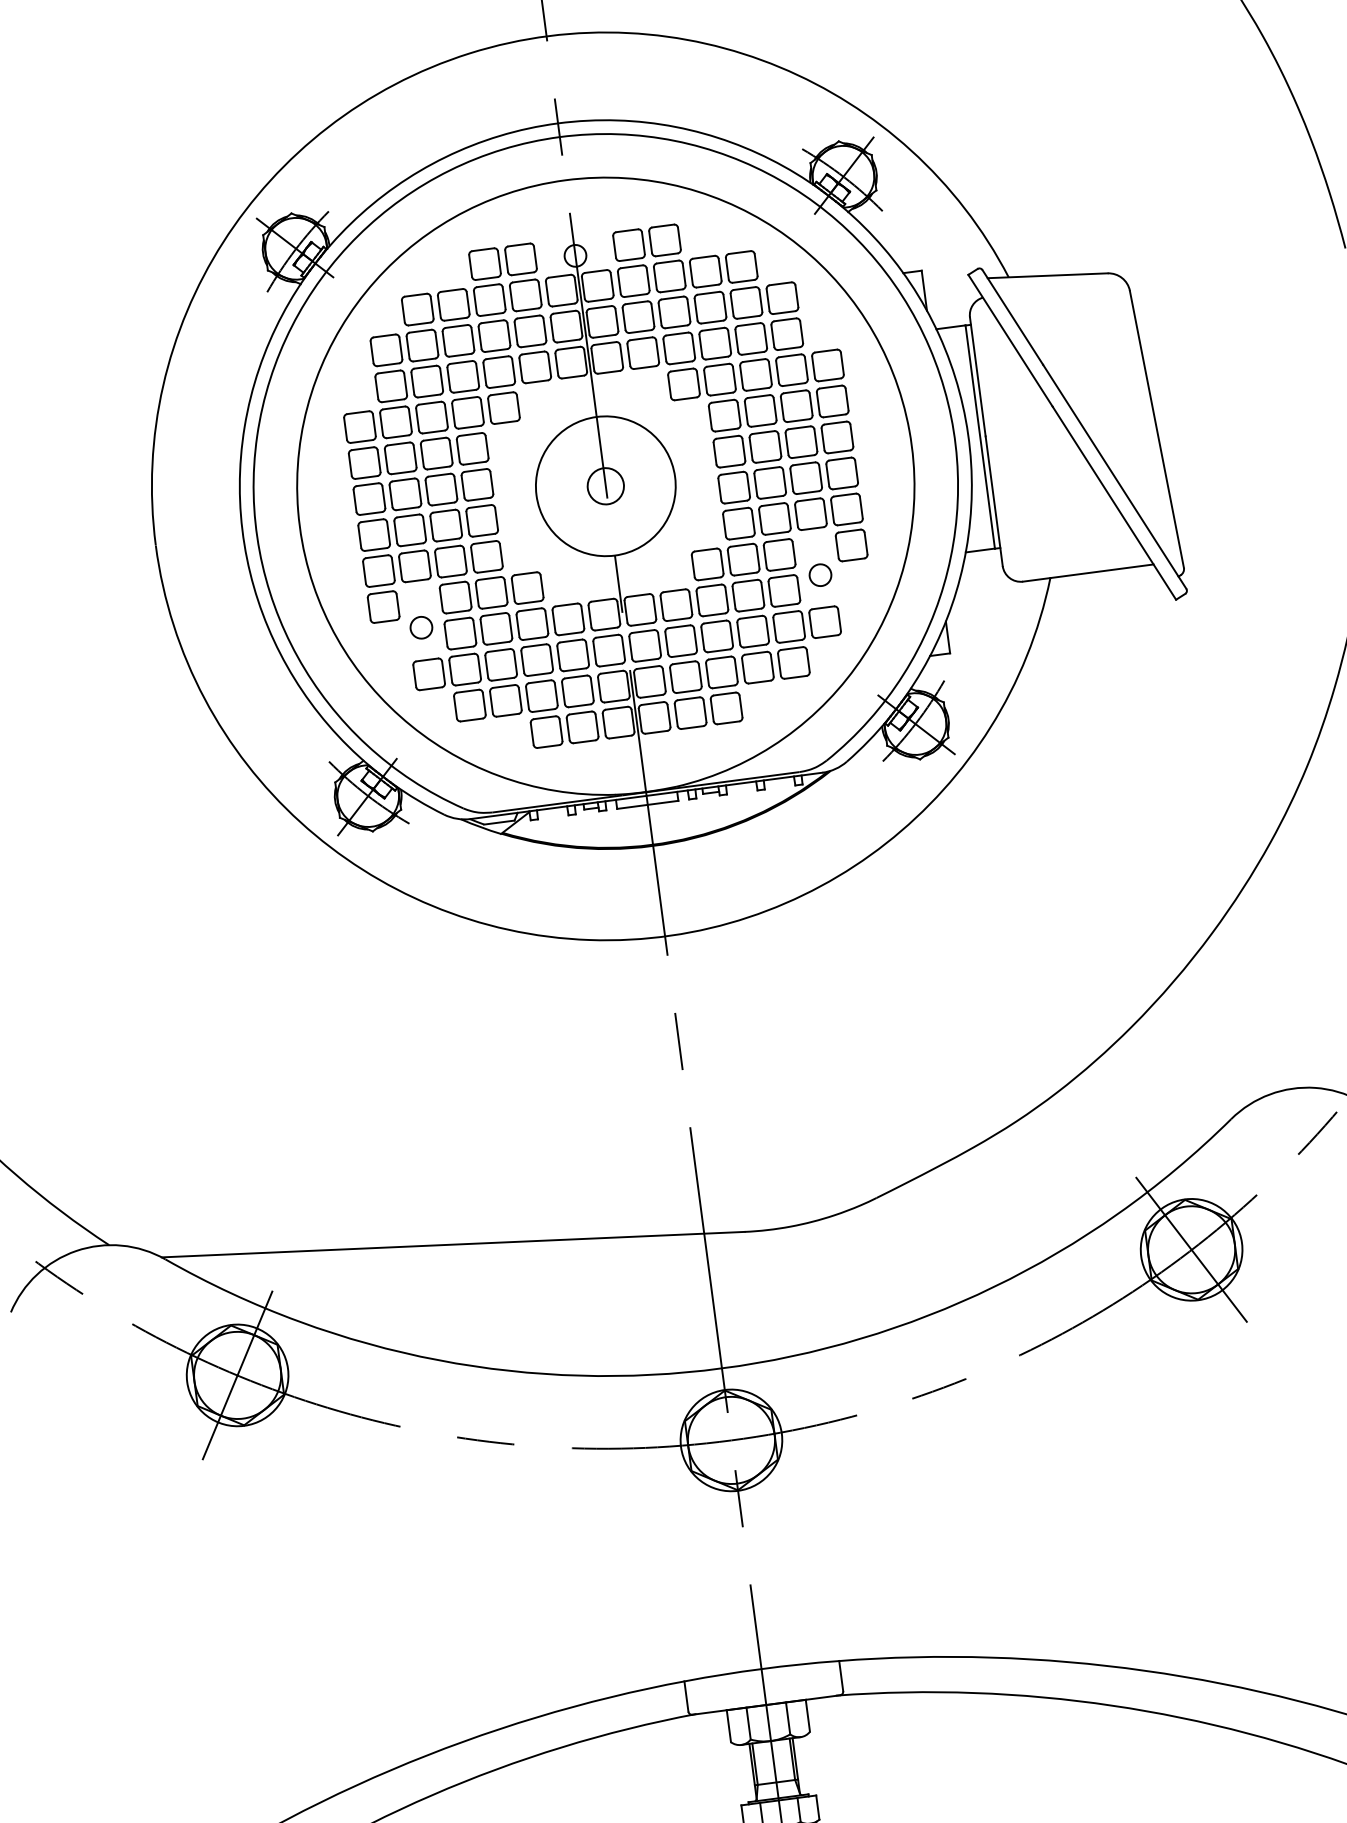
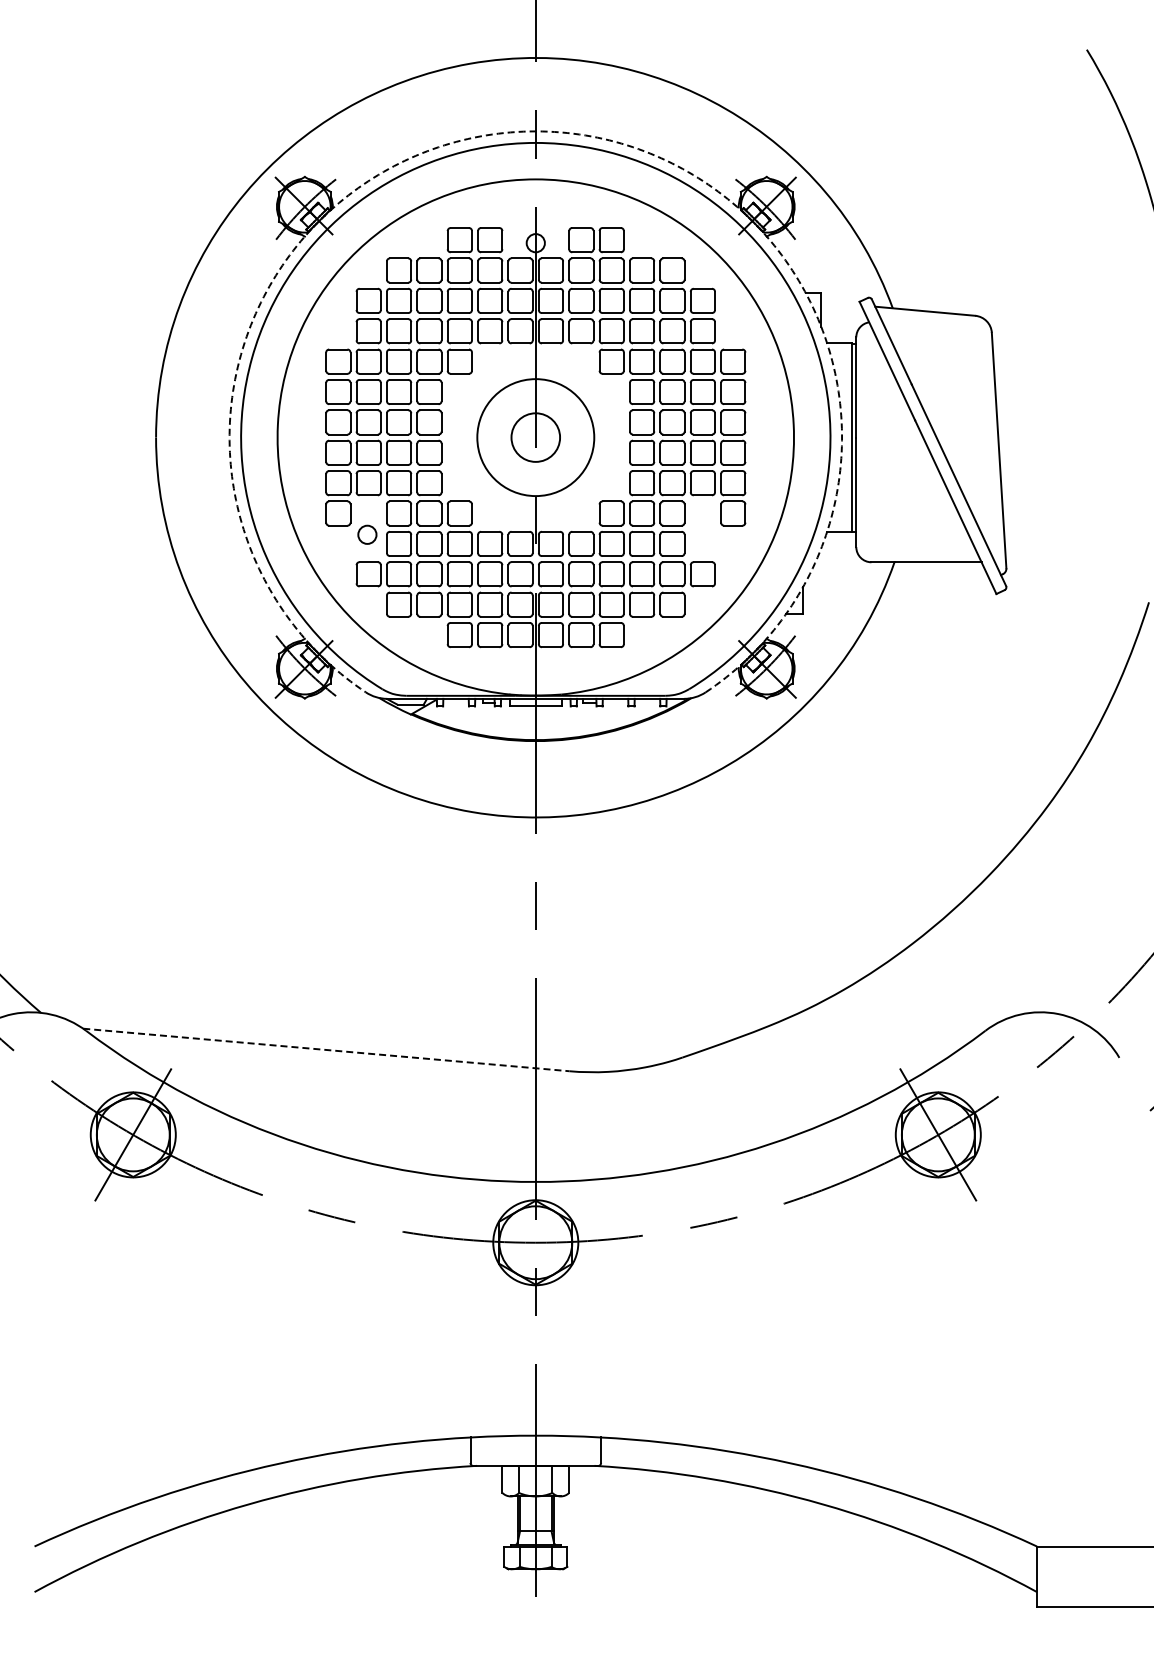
arc: (557, 123) -> (535, 131), solid -> dashed
circle: (605, 486) -> (535, 437), size x1.6
circle: (820, 574) -> (704, 534), removed
line: (453, 1245) -> (326, 1050), solid -> dashed

